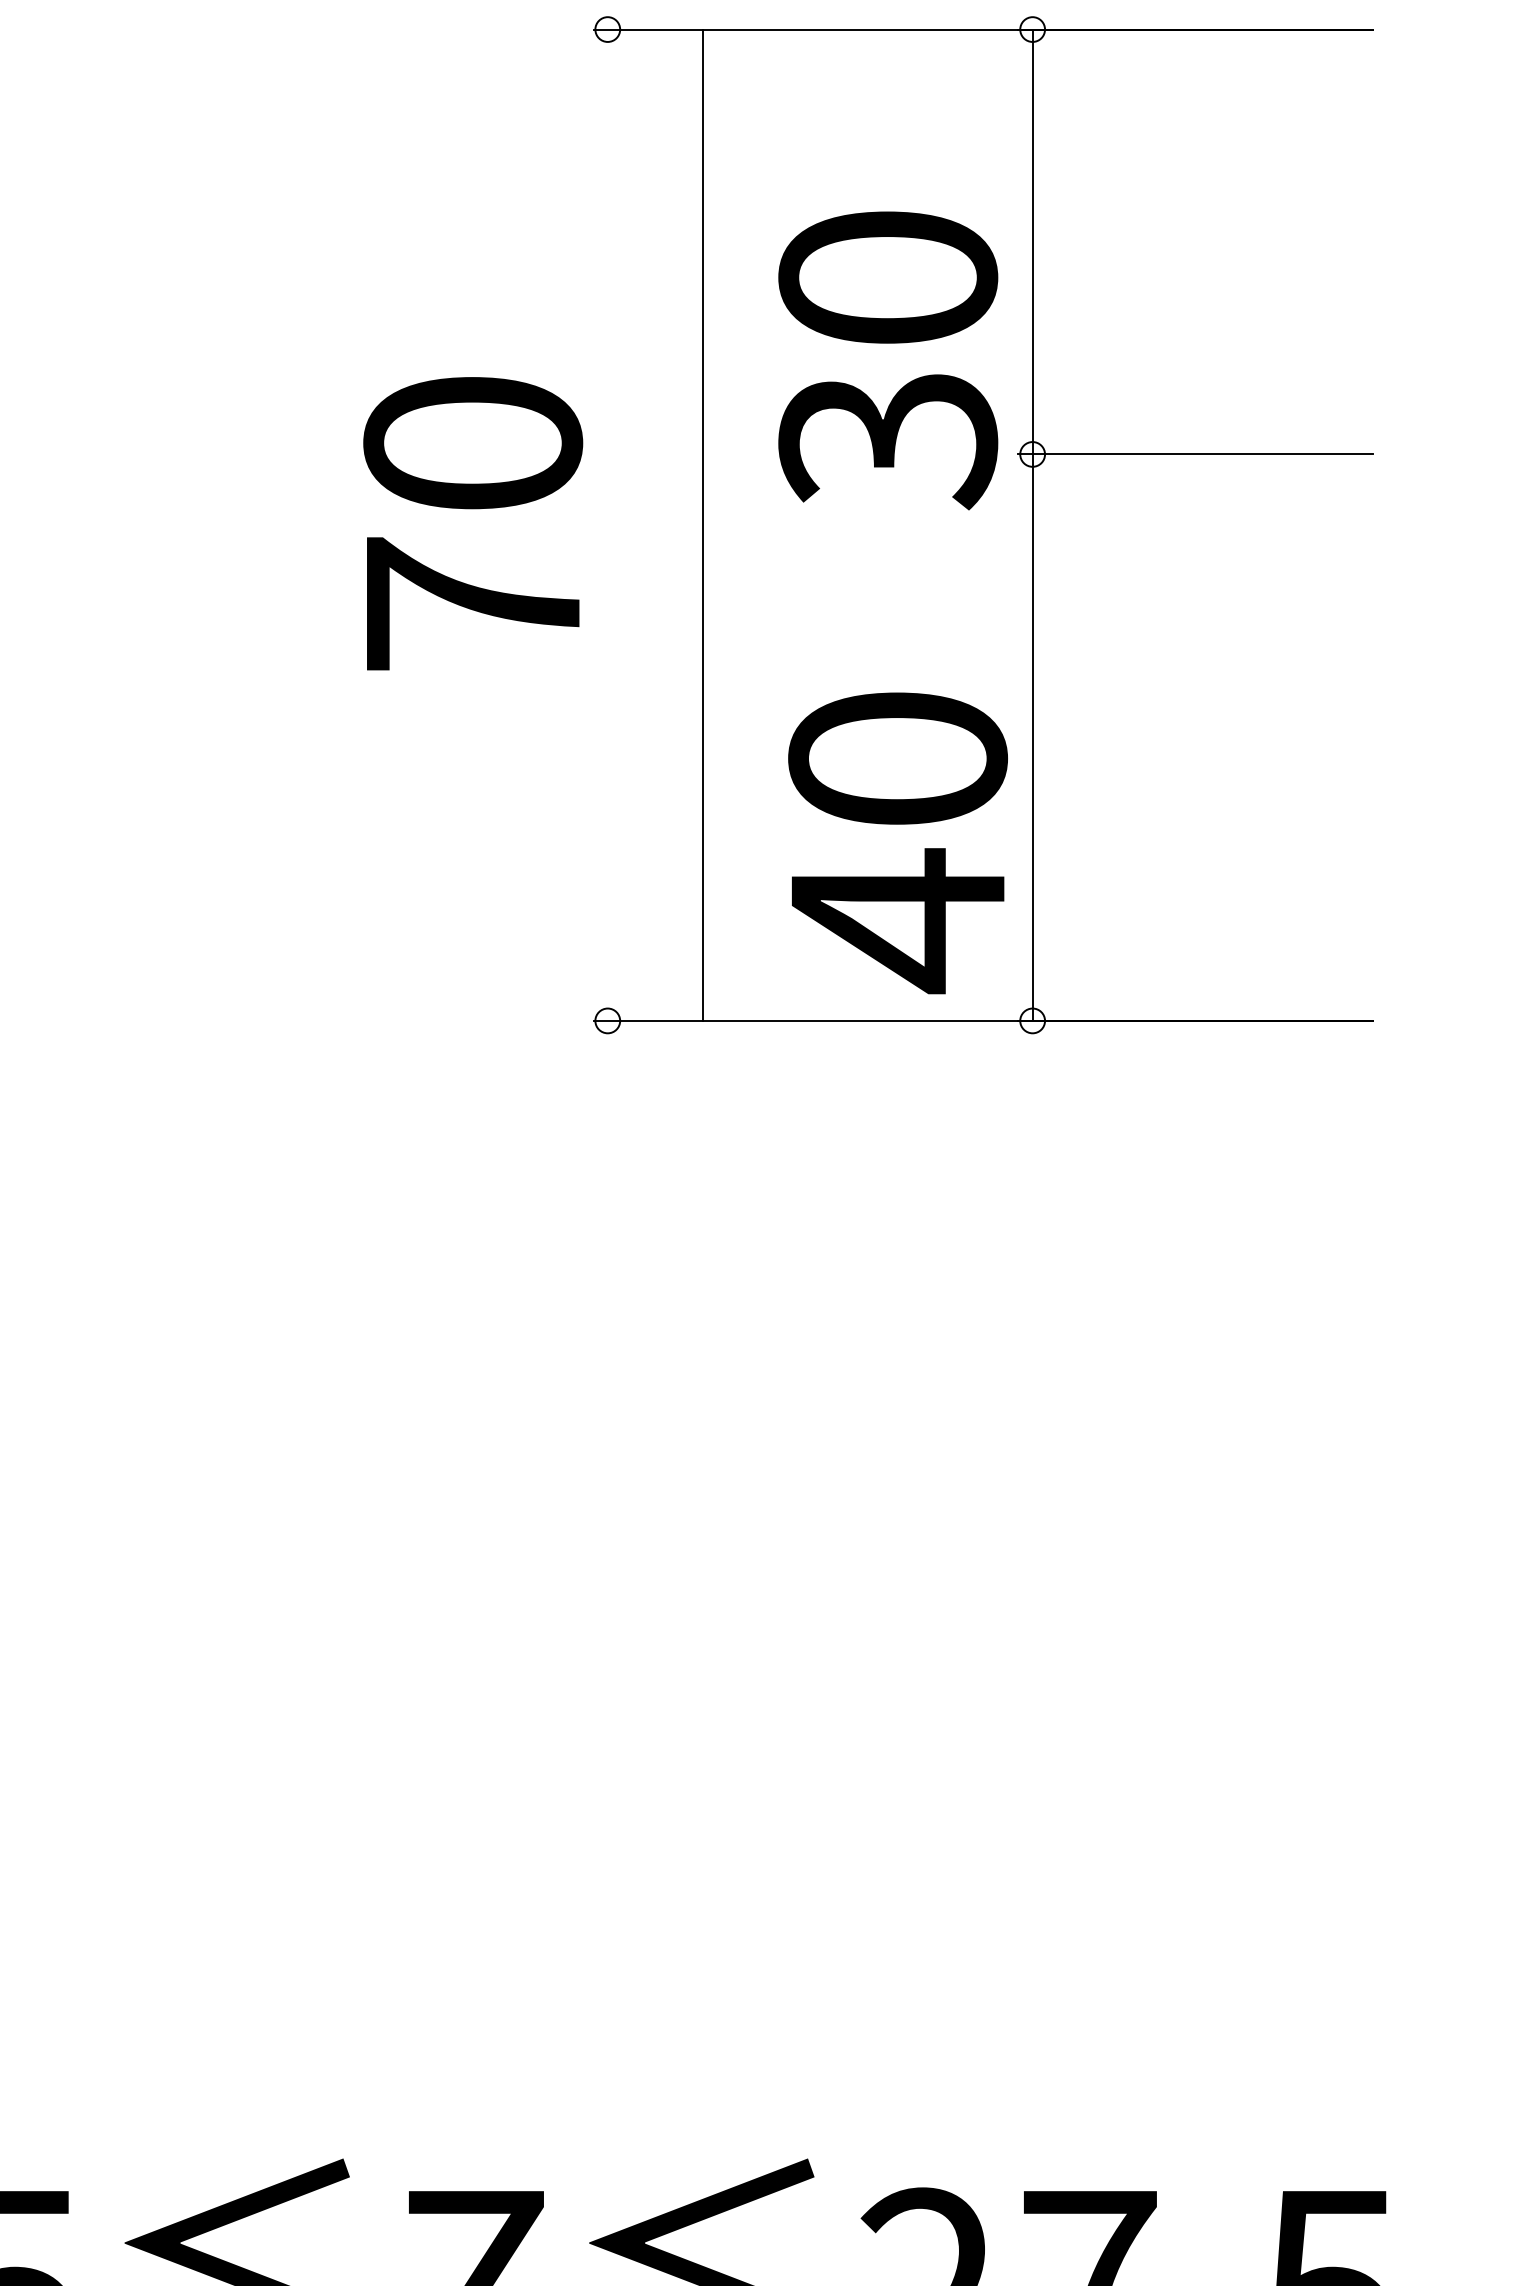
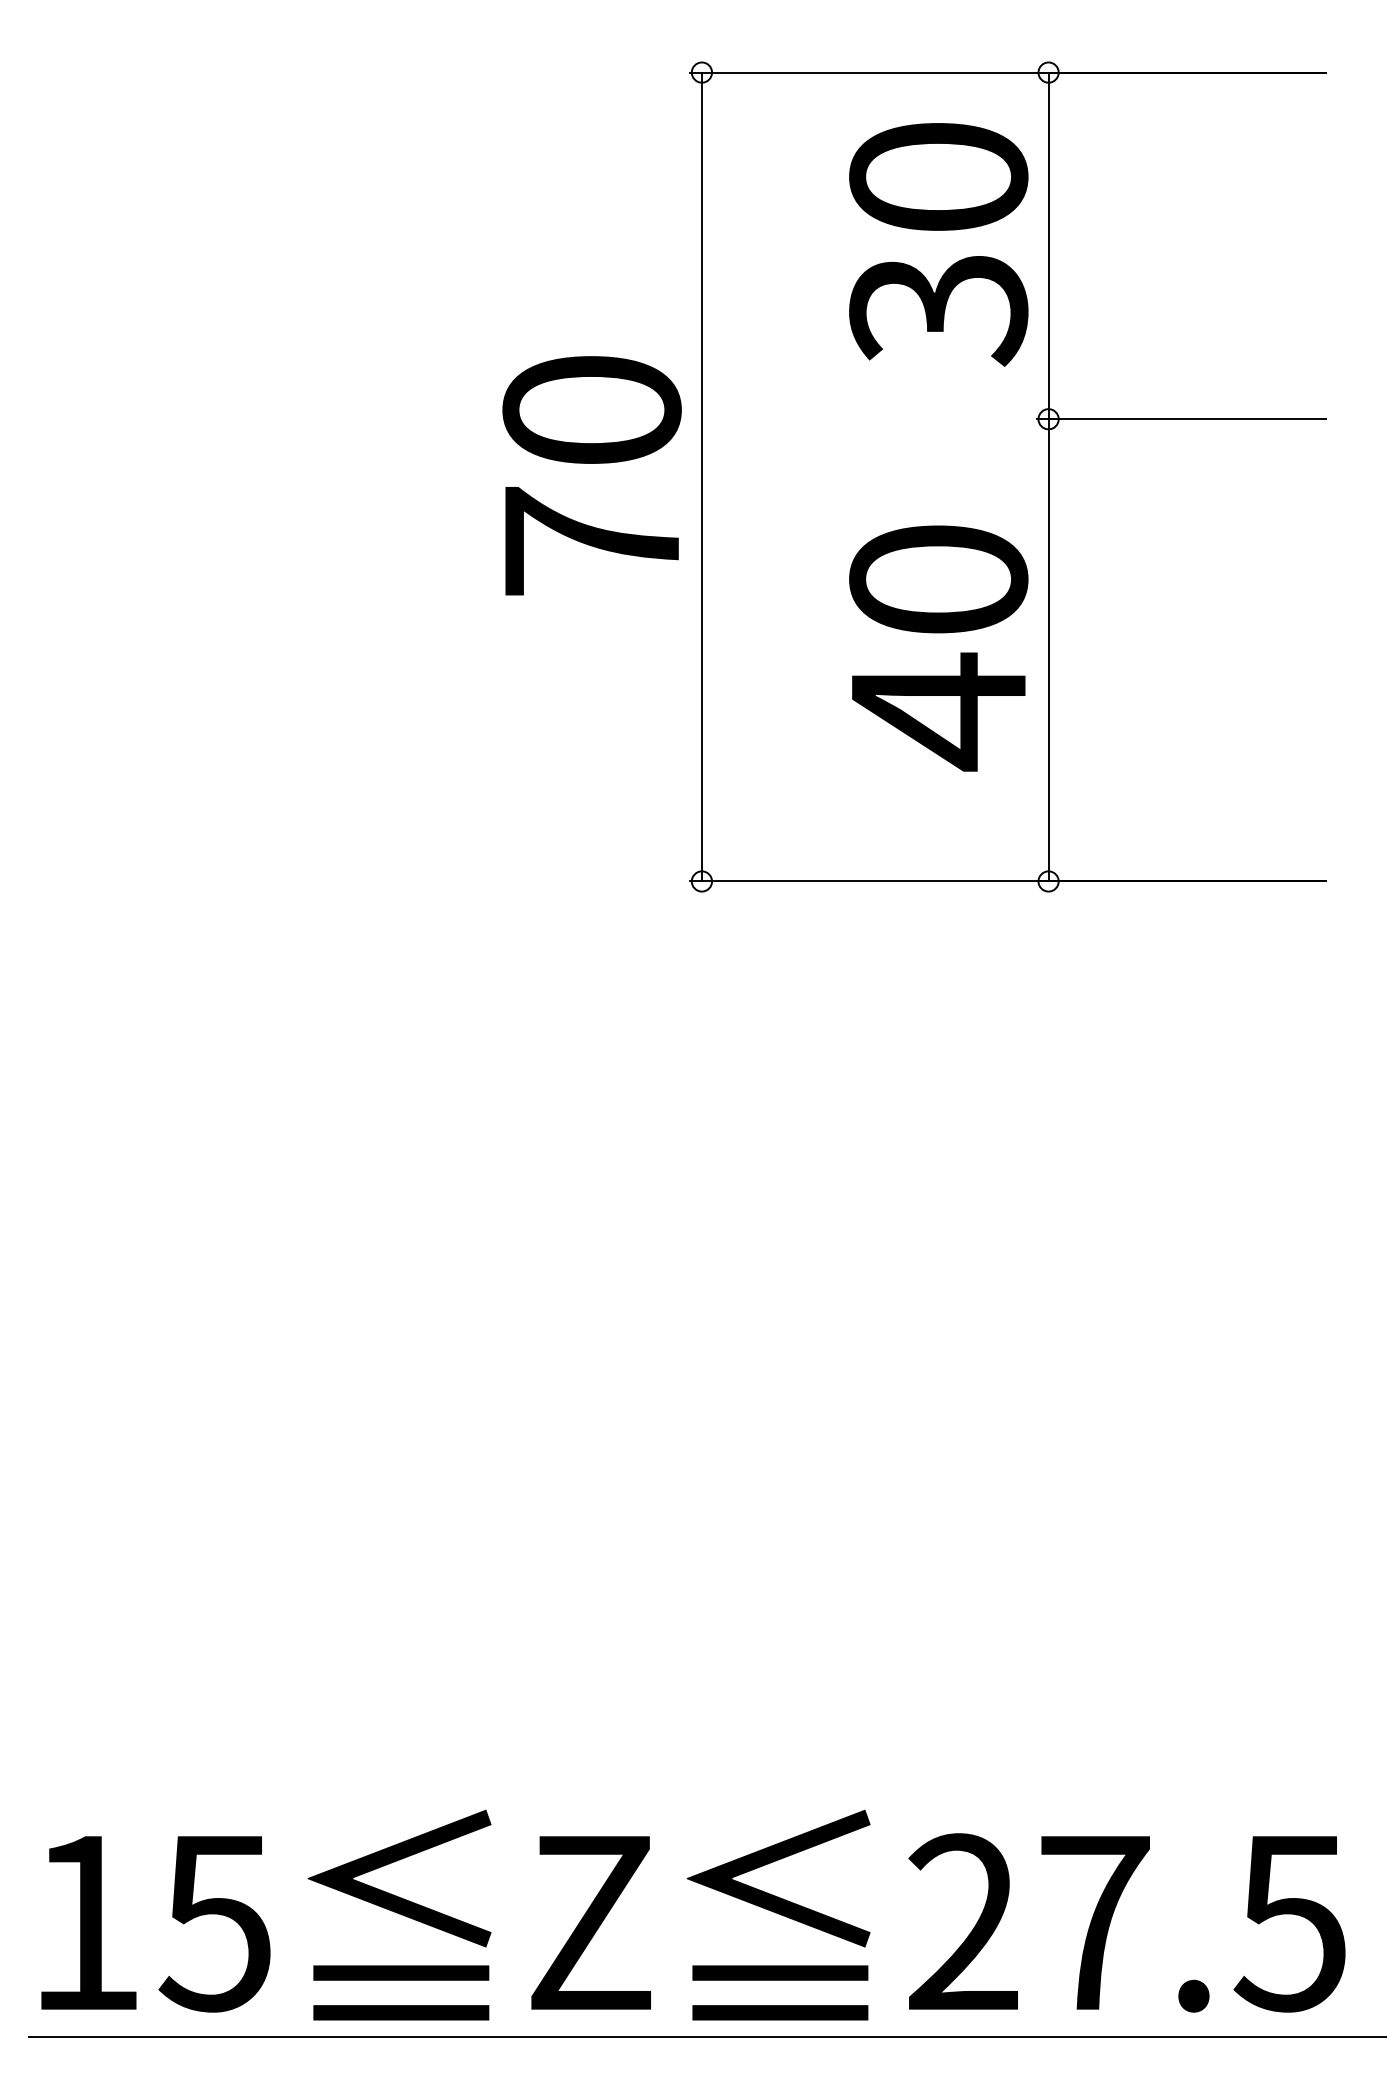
text: (887, 360) -> (938, 244), moved
line: (702, 524) -> (701, 476), moved
text: (897, 843) -> (938, 648), moved

